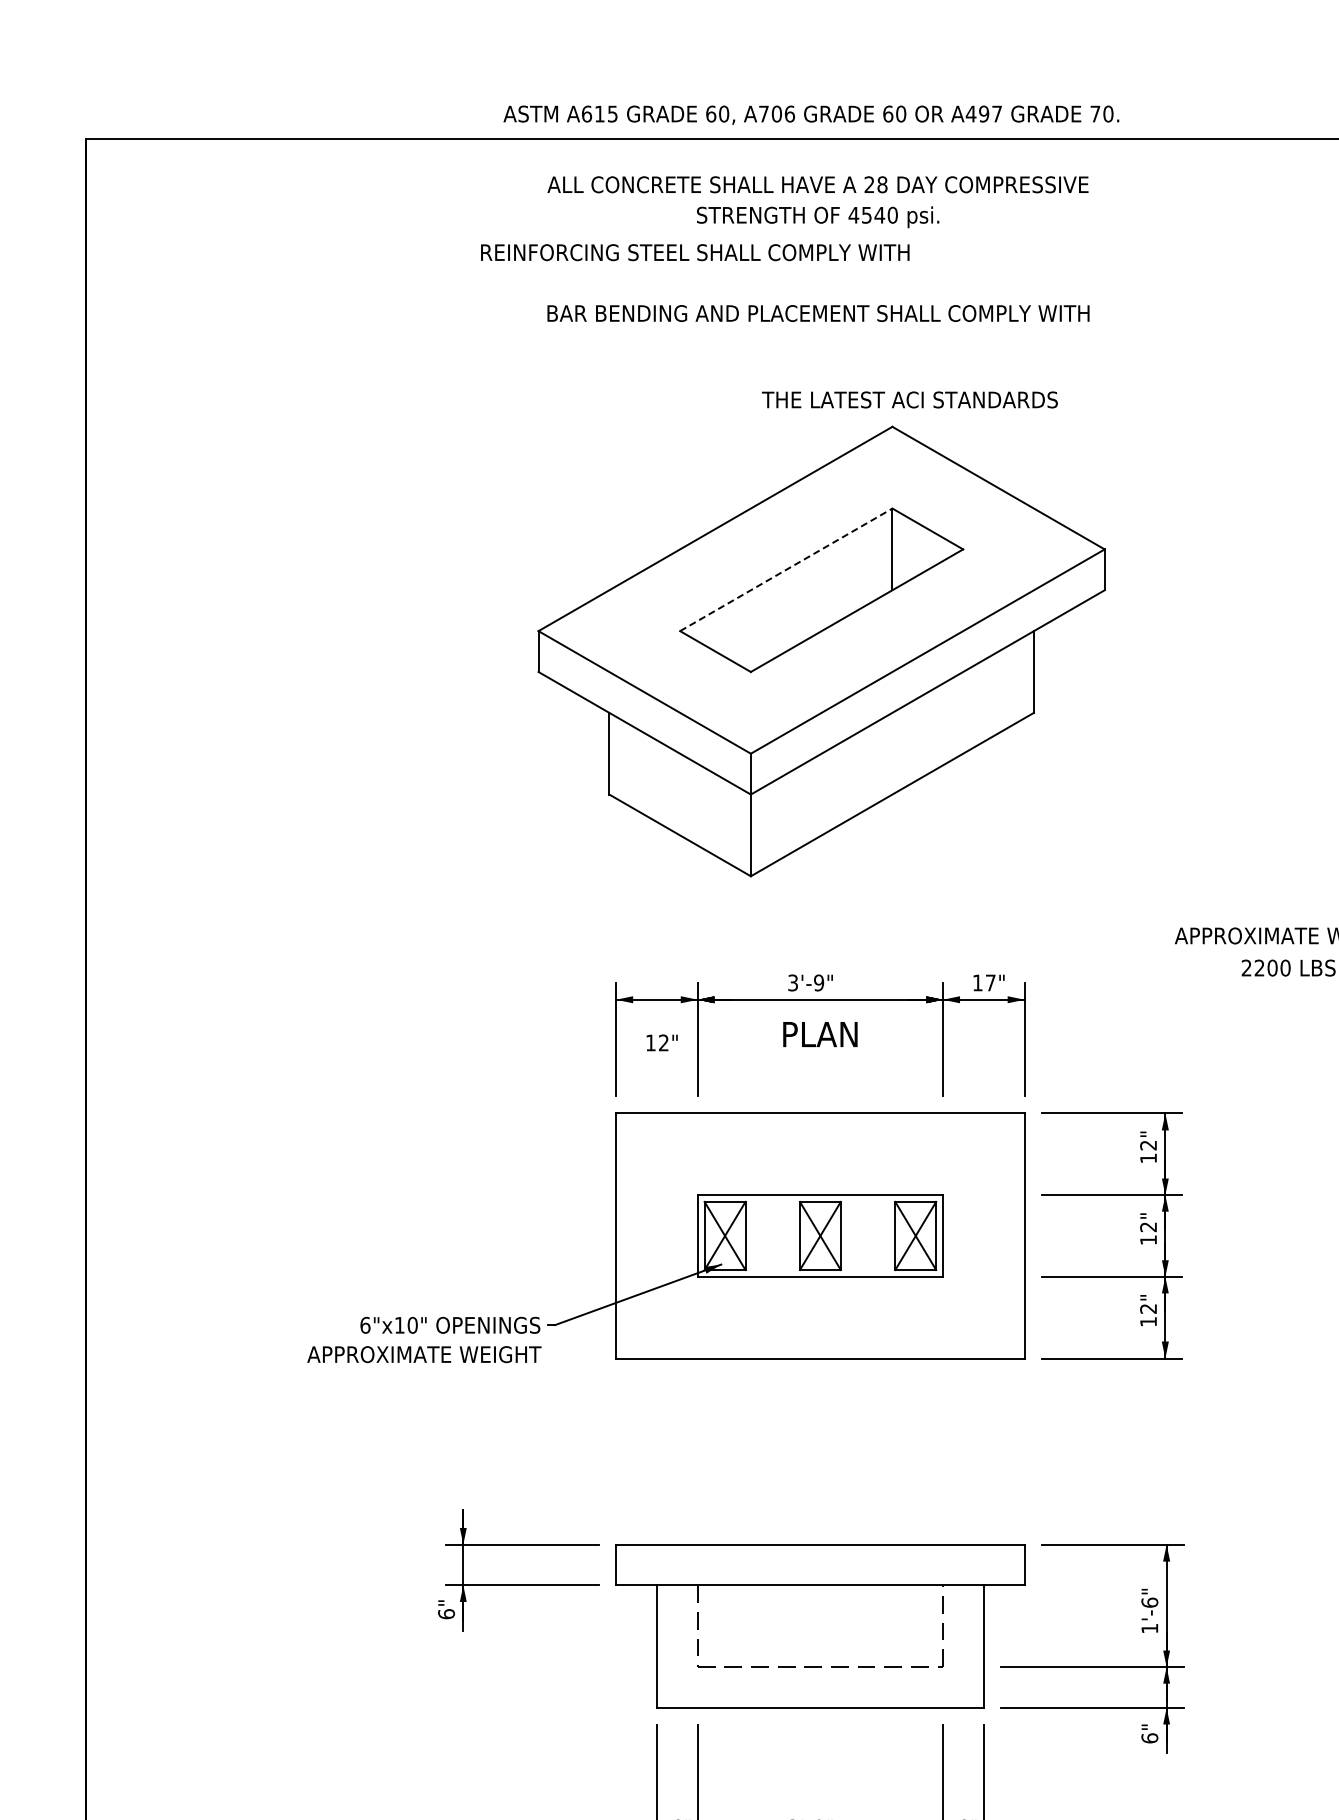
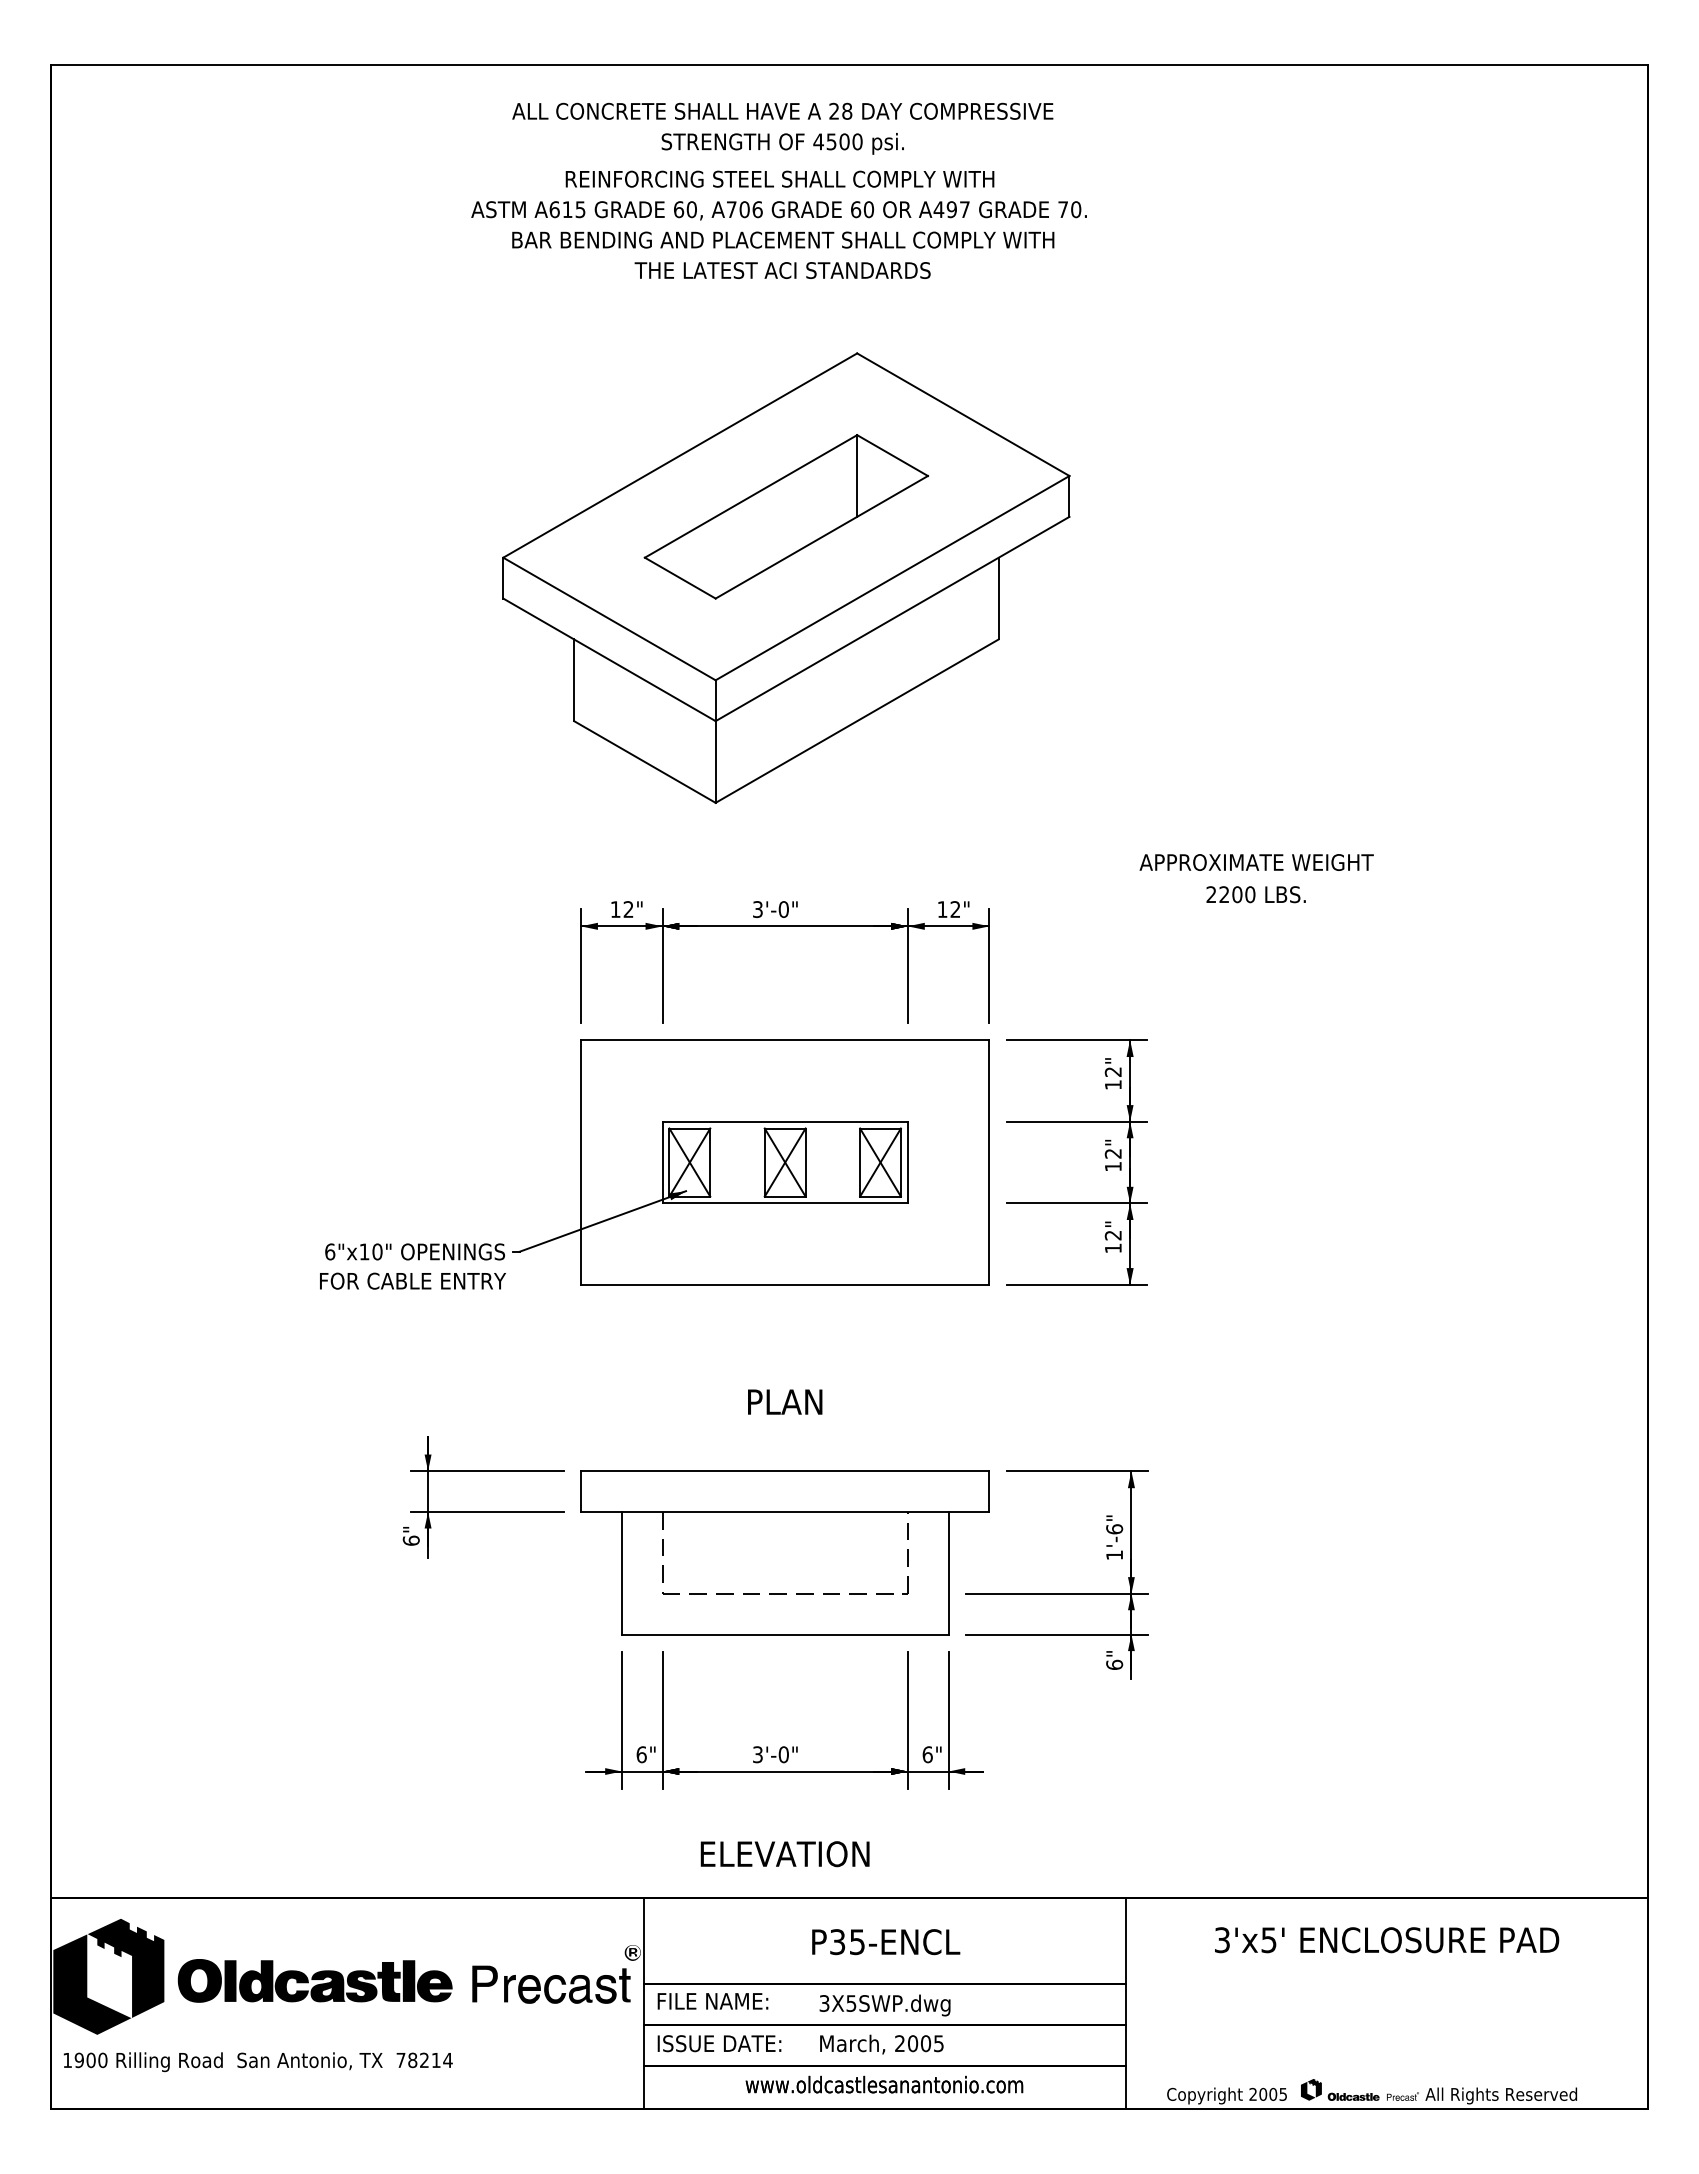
text: (810, 114) -> (778, 210), moved
text: (879, 214) -> (844, 141), 4540 -> 4500
text: (694, 251) -> (779, 178), moved
text: (909, 399) -> (782, 270), moved
line: (786, 569) -> (751, 496), dashed -> solid
text: (818, 982) -> (783, 909), 3'-9" -> 3'-0"
text: (990, 982) -> (955, 909), 17" -> 12"
text: (820, 1033) -> (785, 1401), moved
text: (661, 1042) -> (626, 909), moved
text: (424, 1353) -> (389, 1280), APPROXIMATE WEIGHT -> FOR CABLE ENTRY

